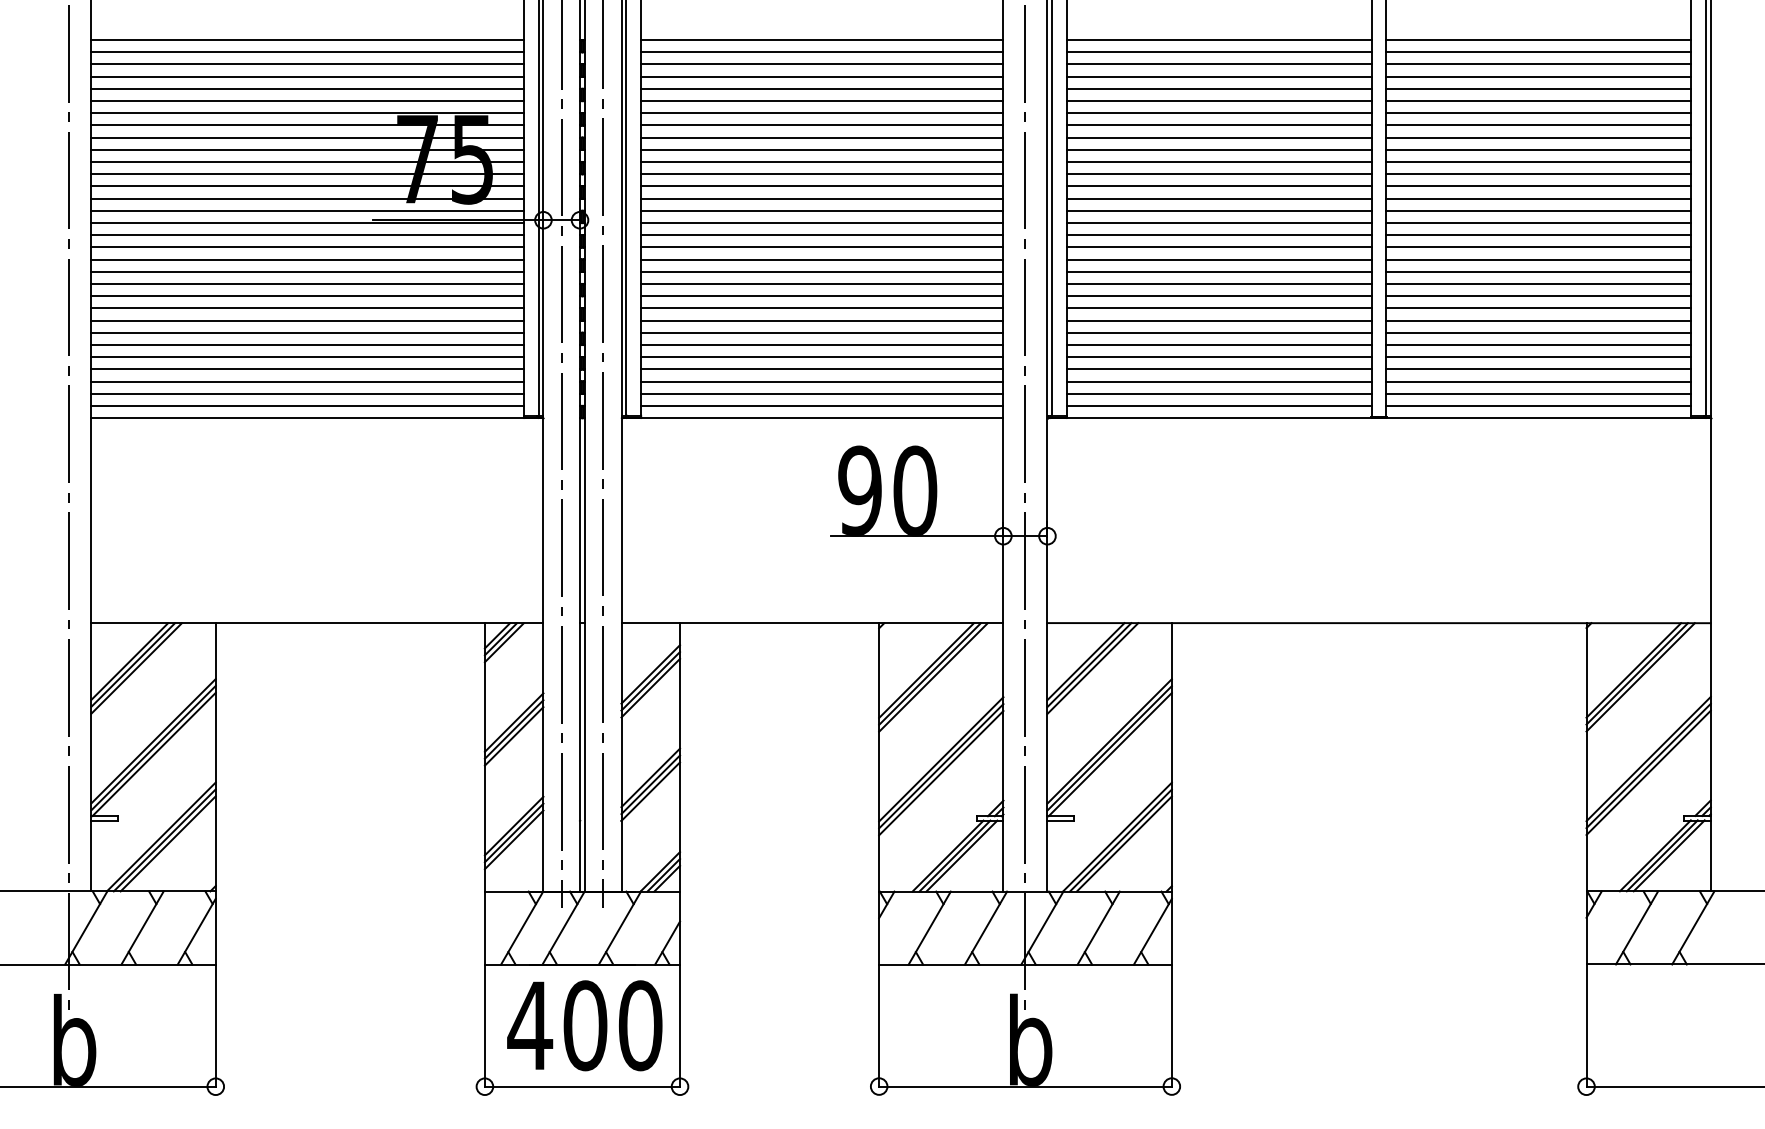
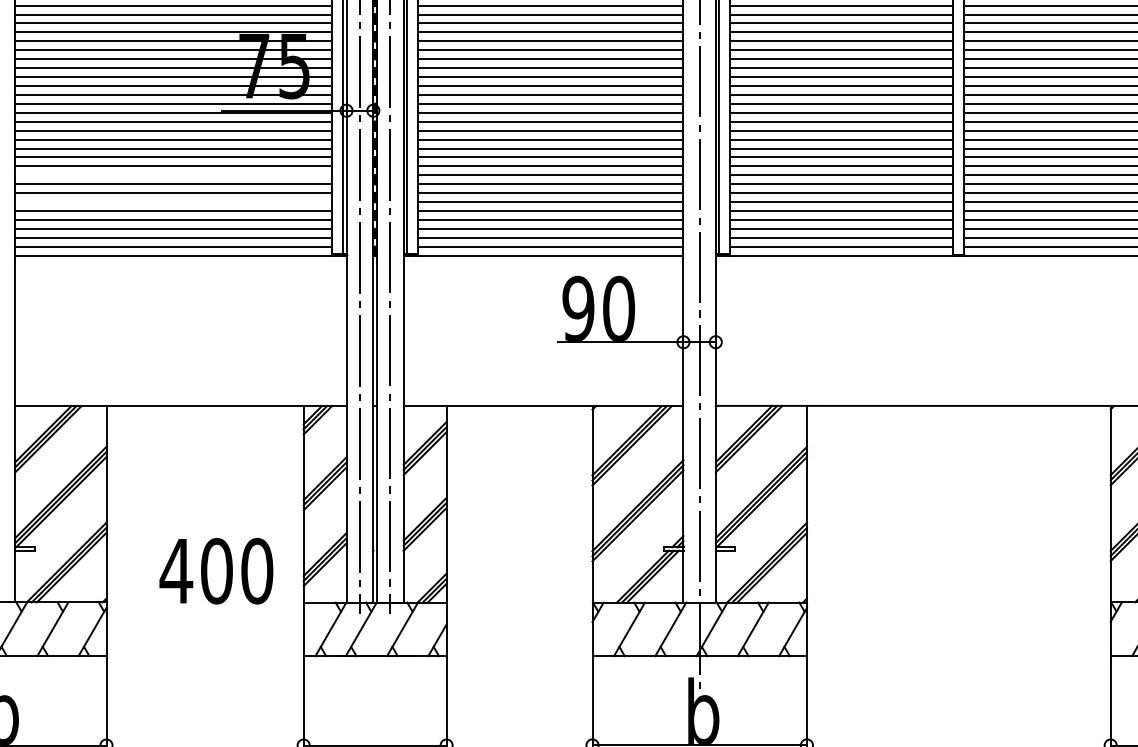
line: (307, 308) -> (173, 175), removed
line: (307, 344) -> (173, 201), removed
text: (584, 1025) -> (216, 571), moved

